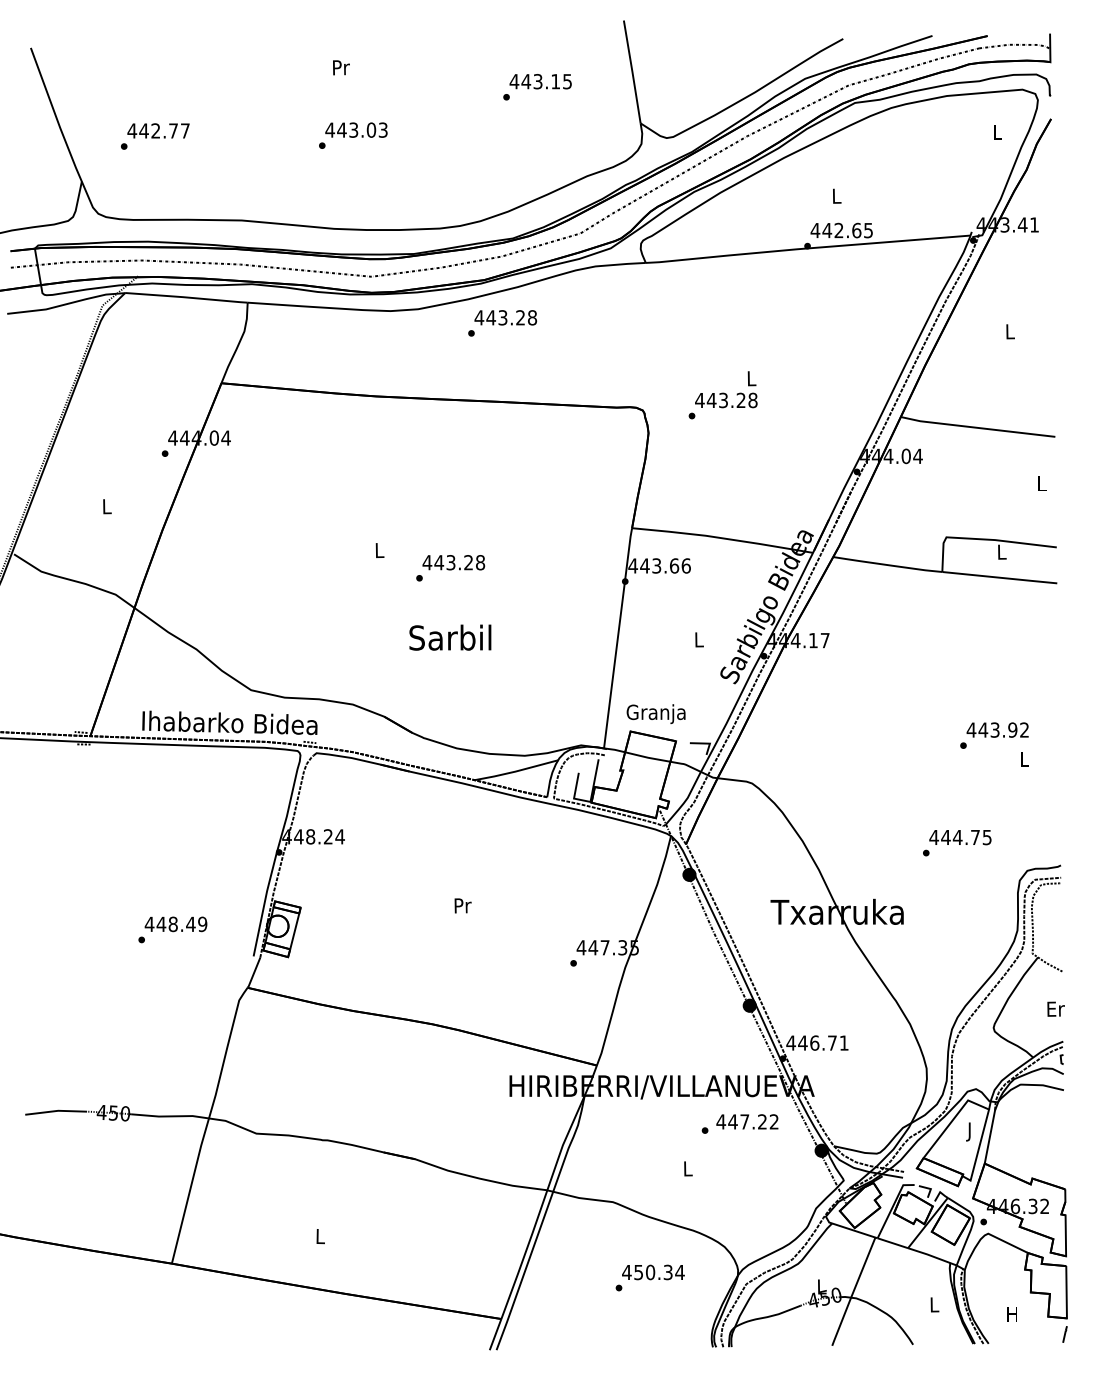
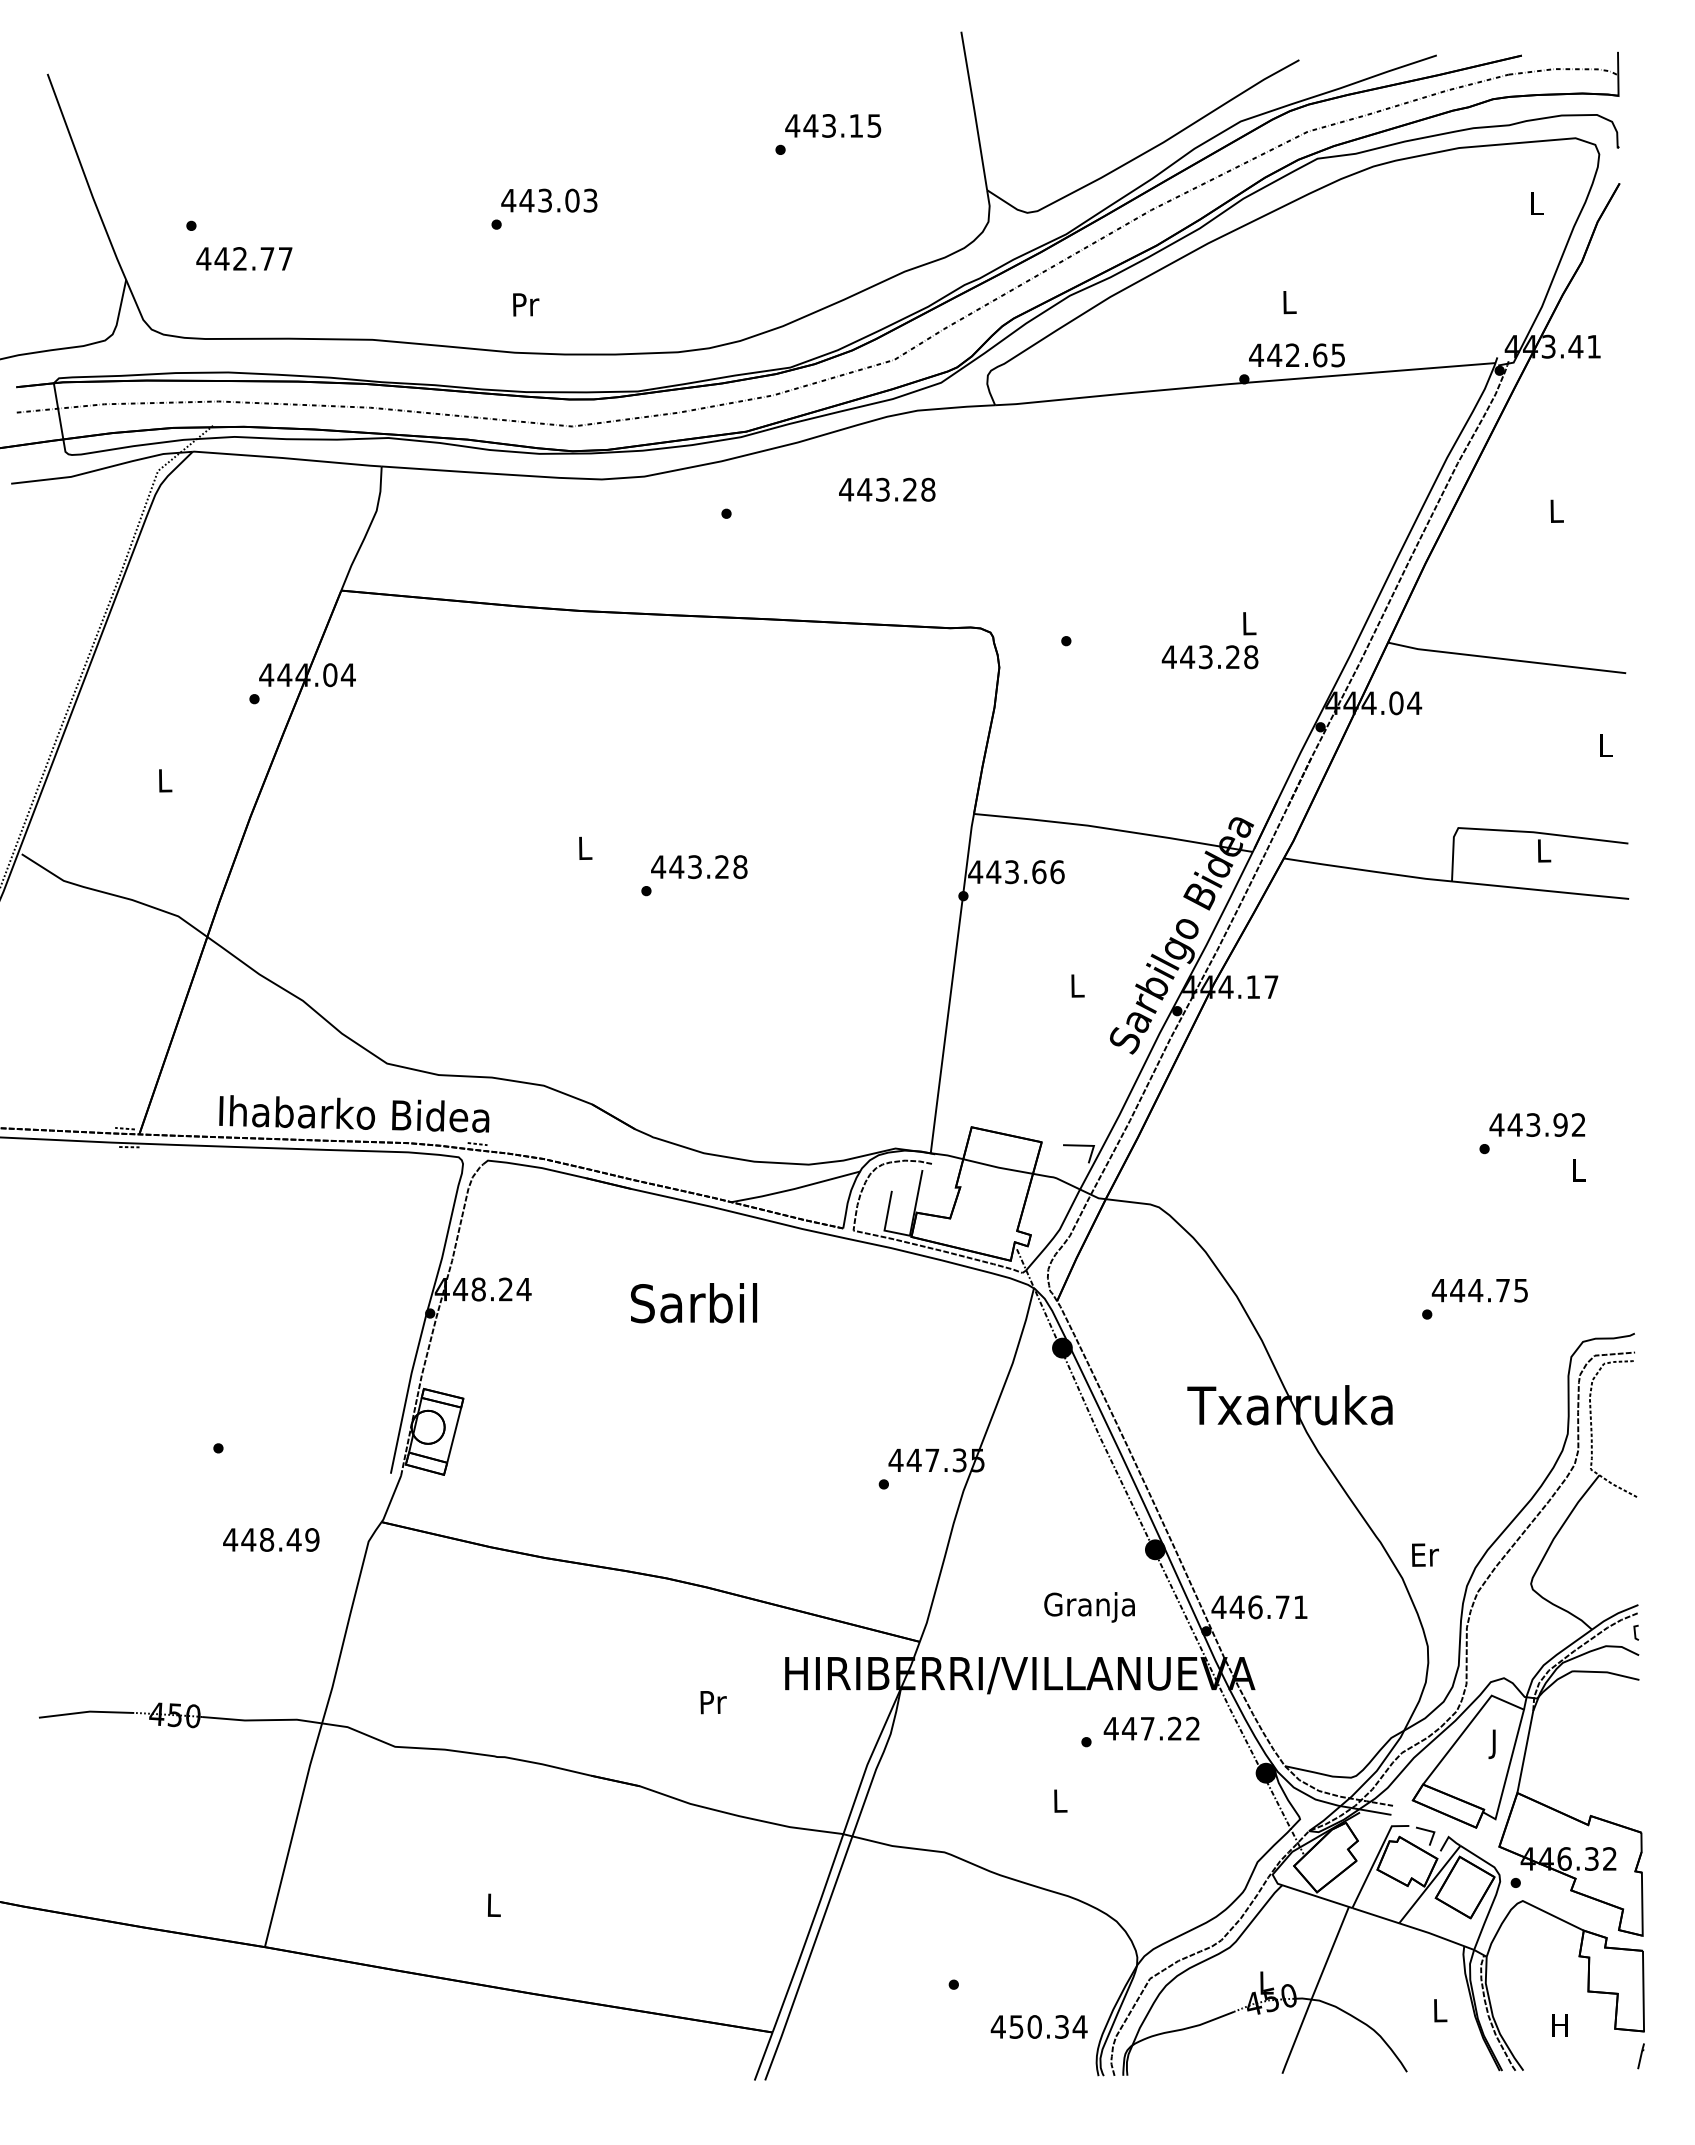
text: (341, 67) -> (526, 304), moved
text: (158, 130) -> (244, 258), moved
text: (505, 317) -> (886, 489), moved
text: (726, 389) -> (1210, 640), moved
text: (450, 637) -> (694, 1302), moved
text: (655, 713) -> (1088, 1606), moved
text: (462, 905) -> (712, 1701), moved
text: (175, 924) -> (270, 1540), moved
text: (1055, 1008) -> (1424, 1554), moved
text: (653, 1272) -> (1039, 2027), moved

